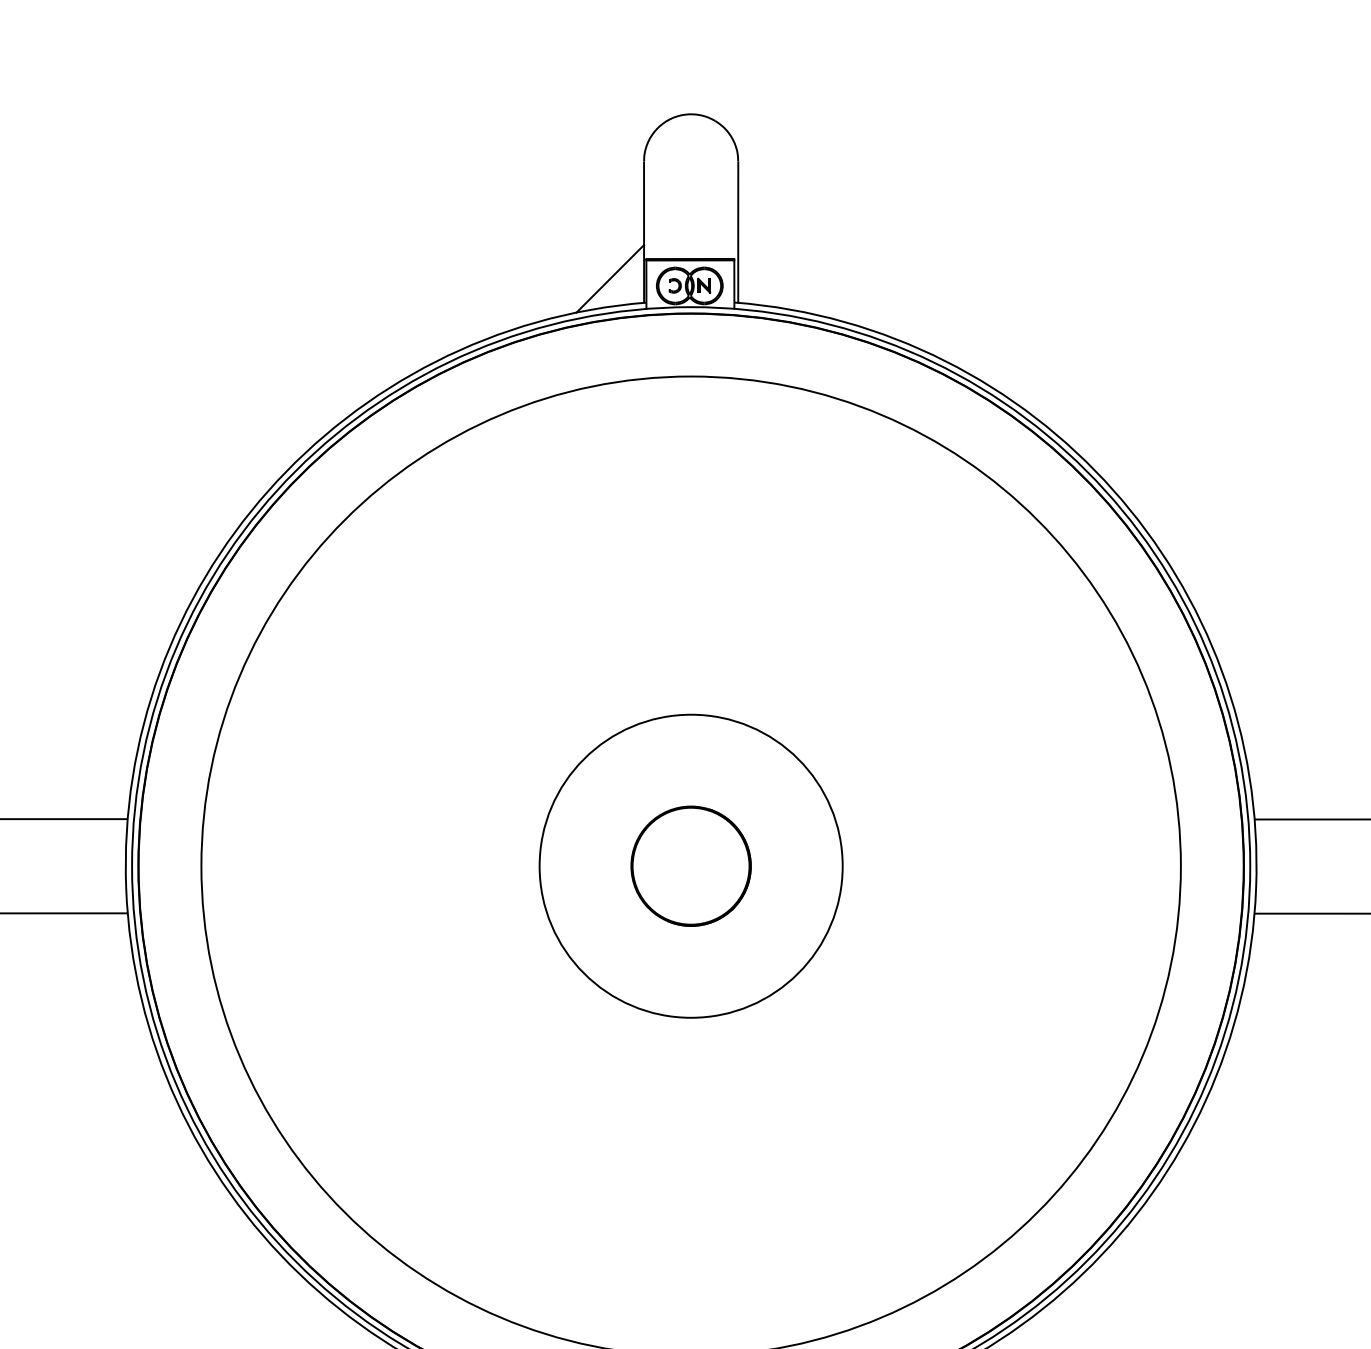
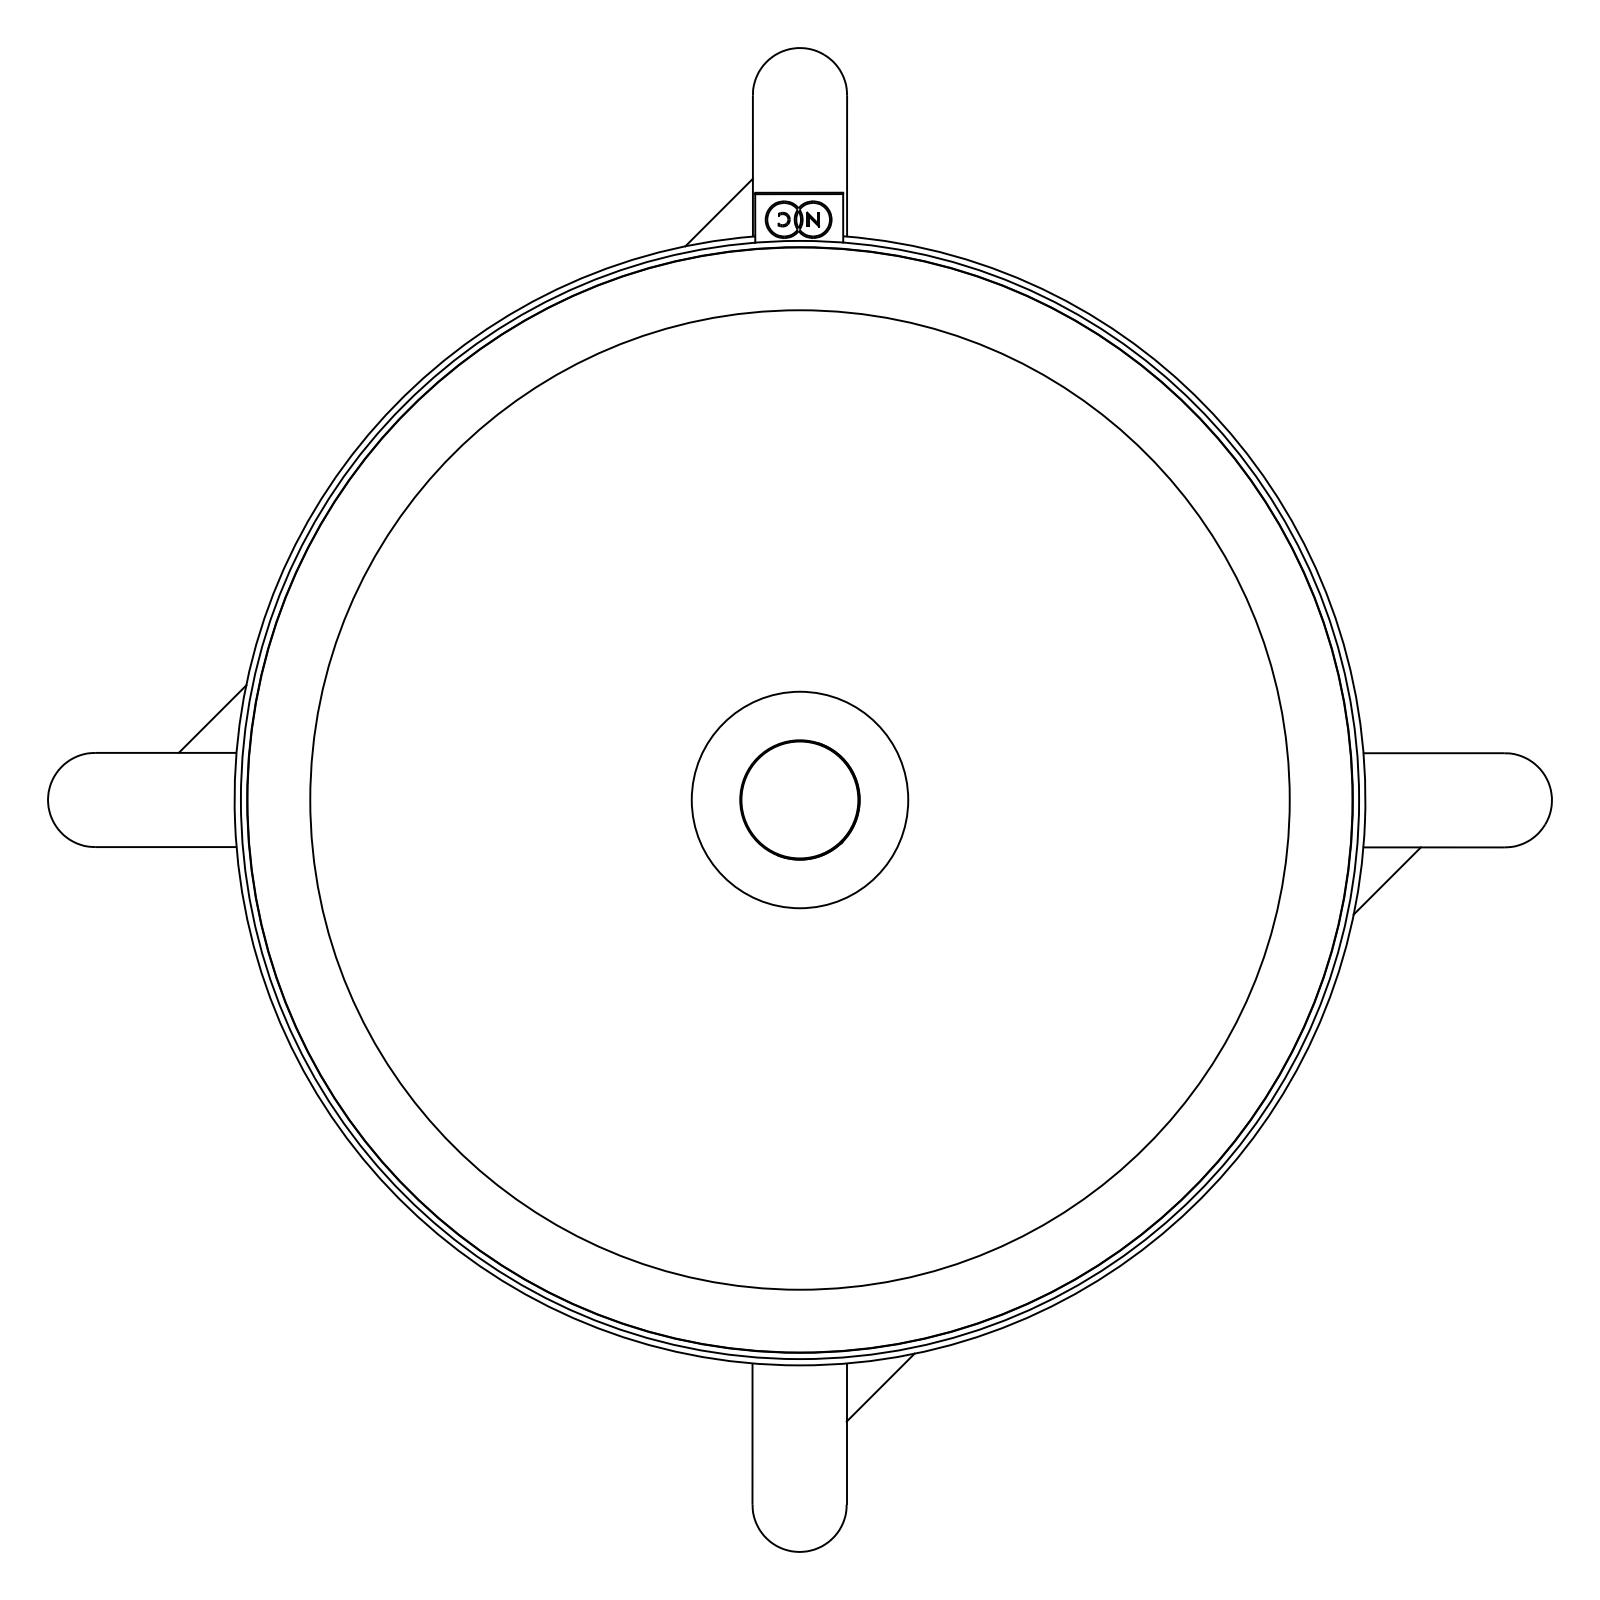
line: (103, 784) -> (212, 718), added
circle: (690, 865) -> (799, 799), size x0.71
line: (1277, 946) -> (1386, 880), added

